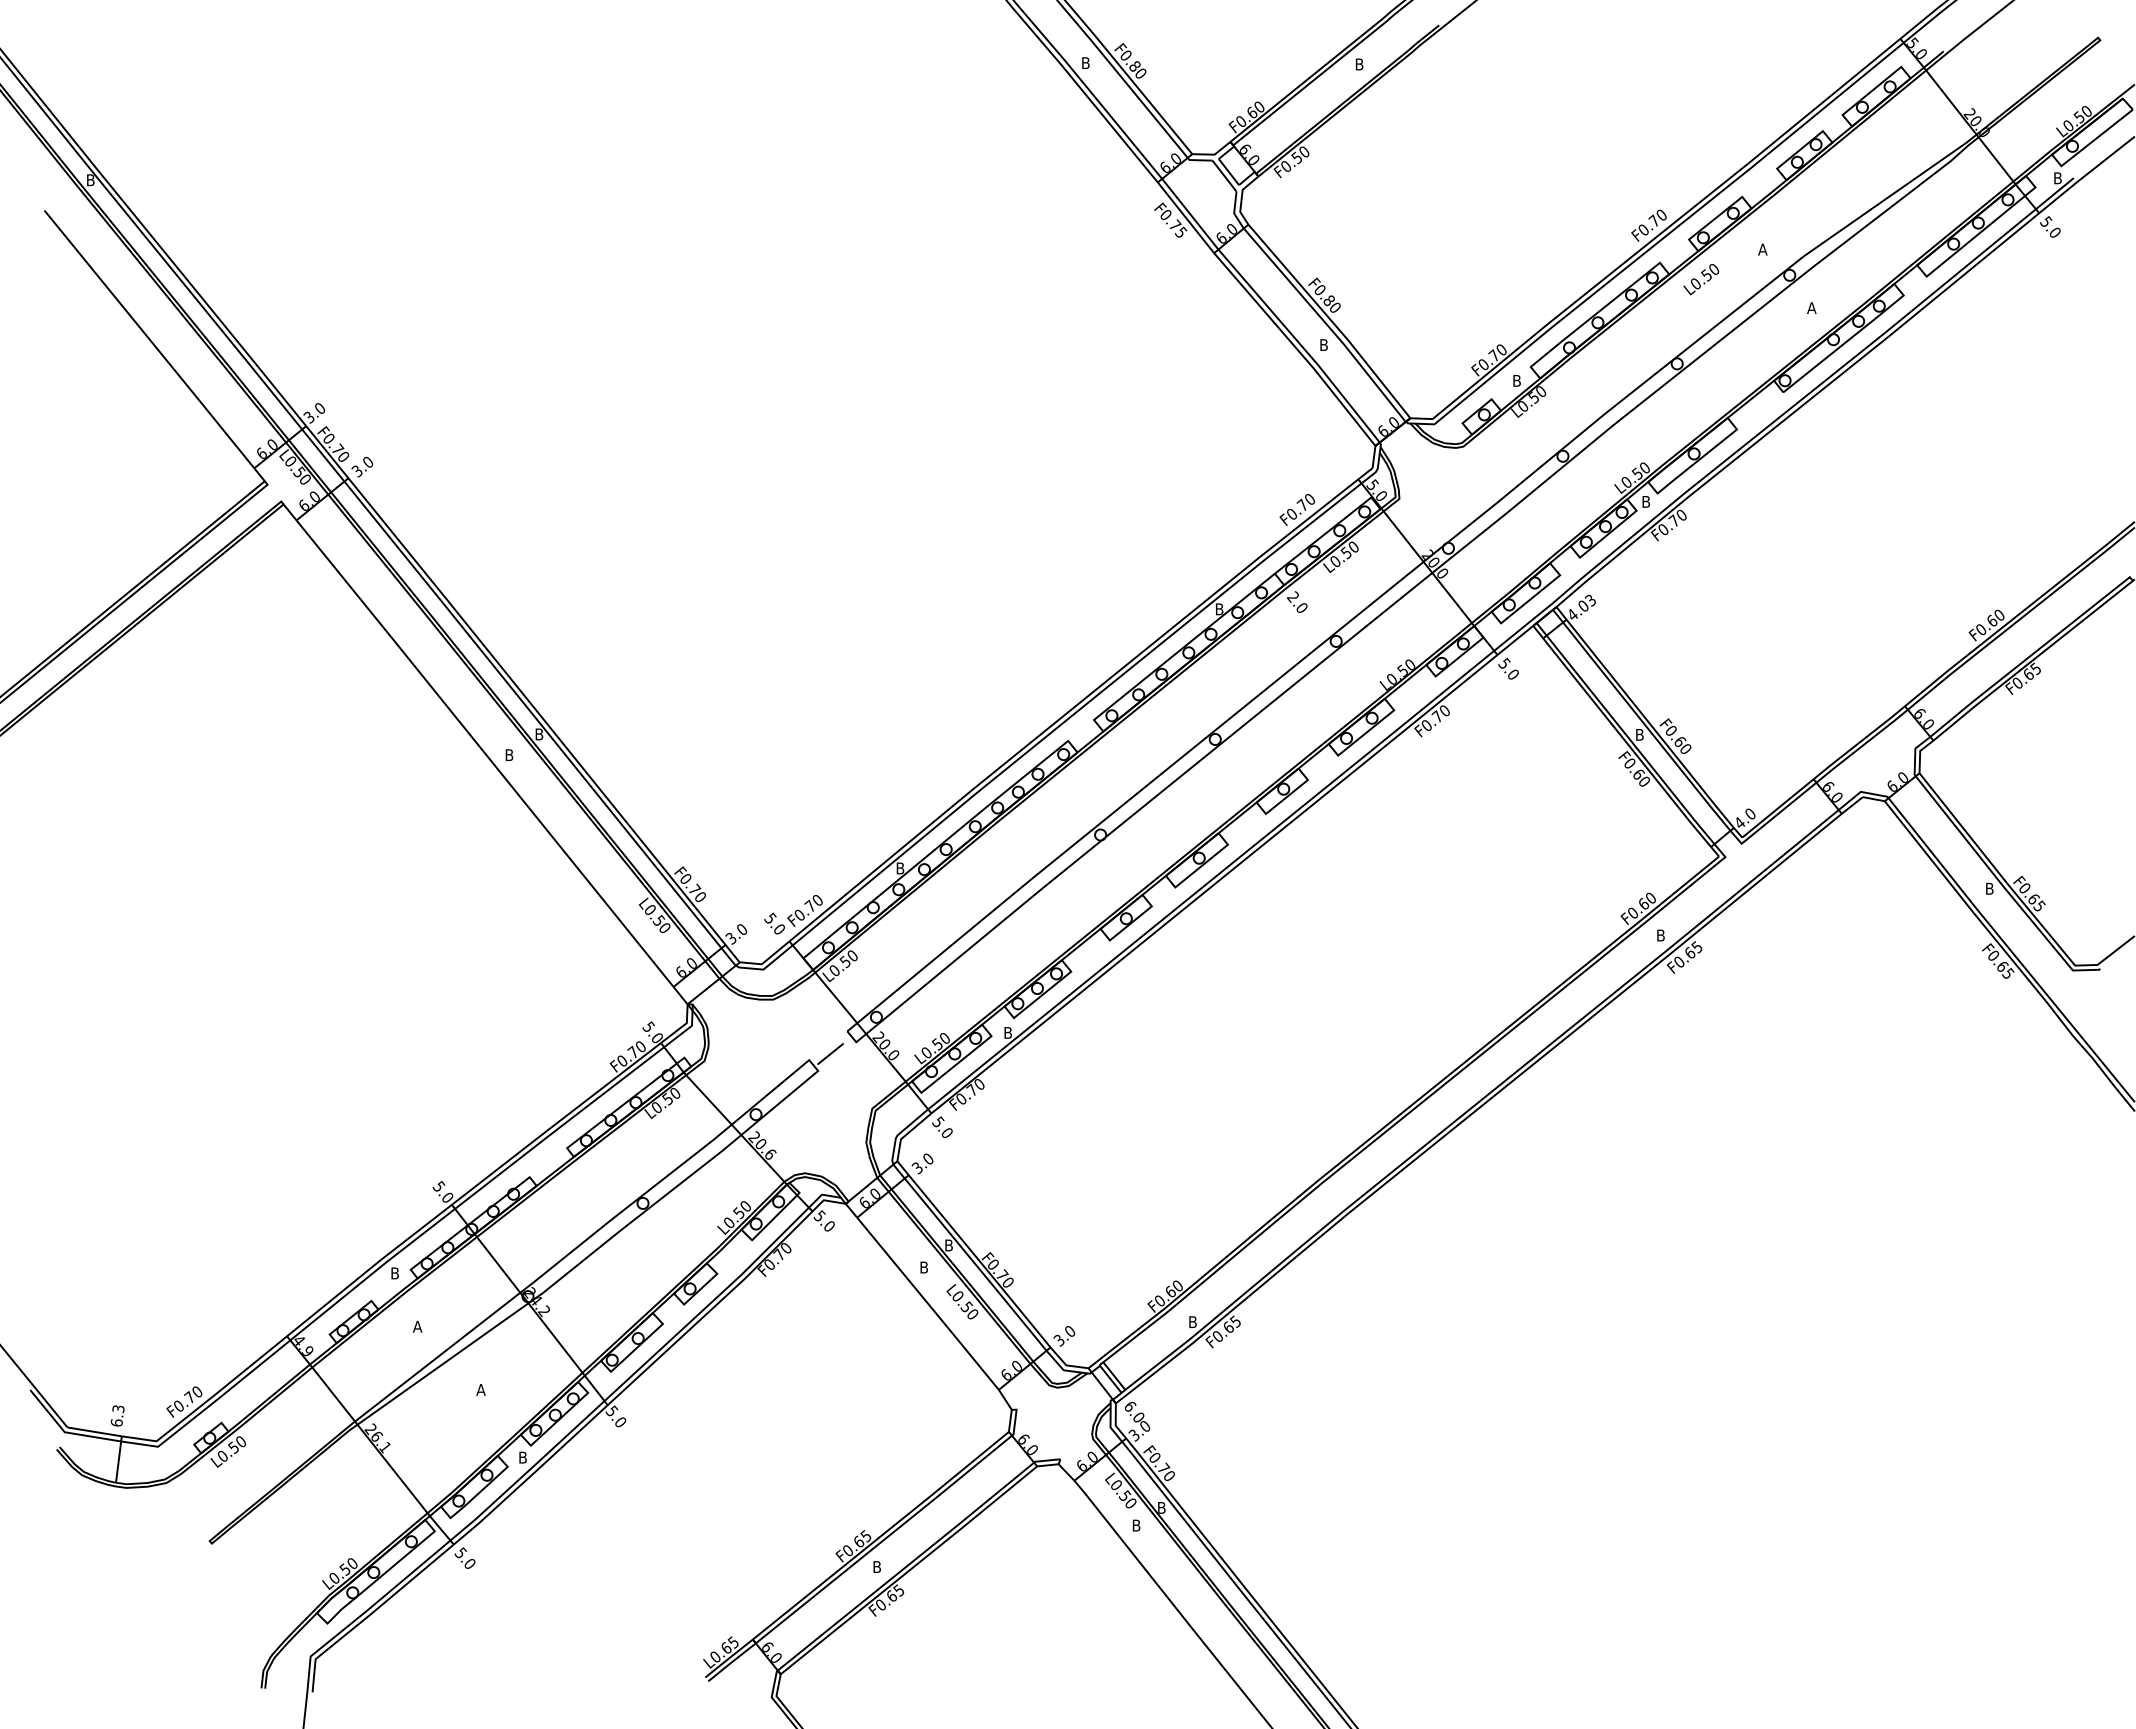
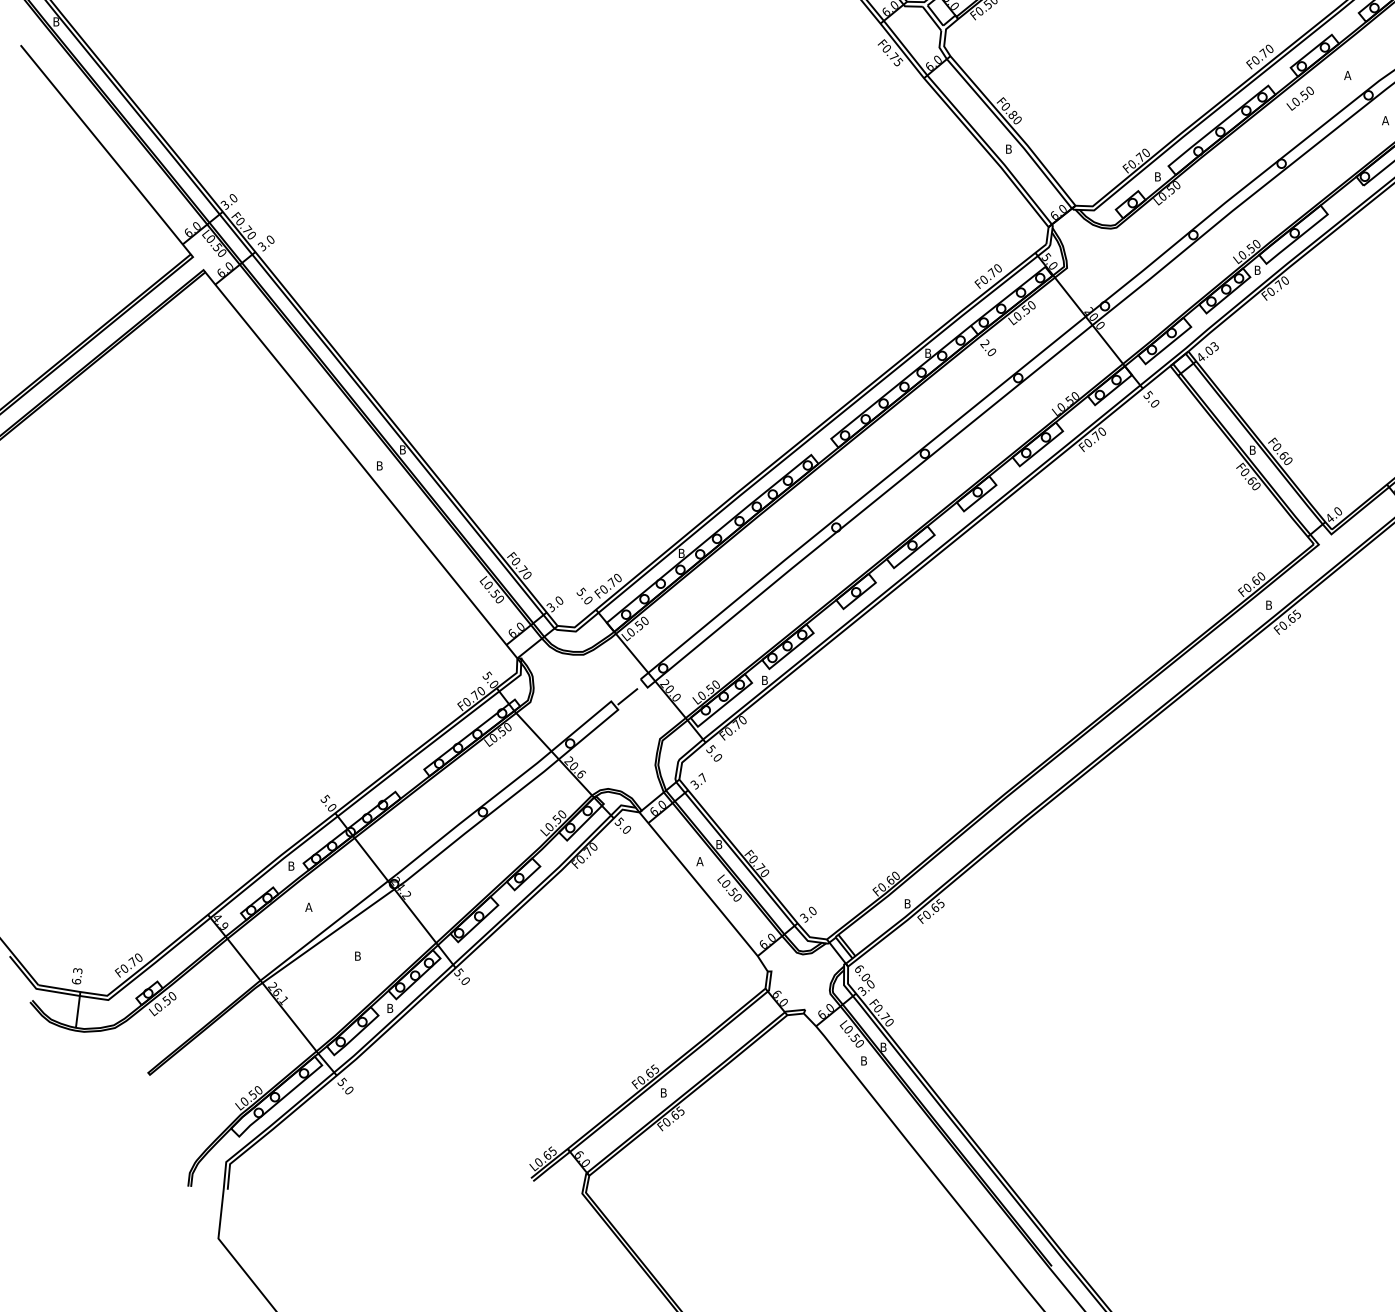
text: (927, 1158) -> (702, 777), 3.0 -> 3.7
text: (923, 1267) -> (699, 861), B -> A
text: (480, 1389) -> (357, 955), A -> B

